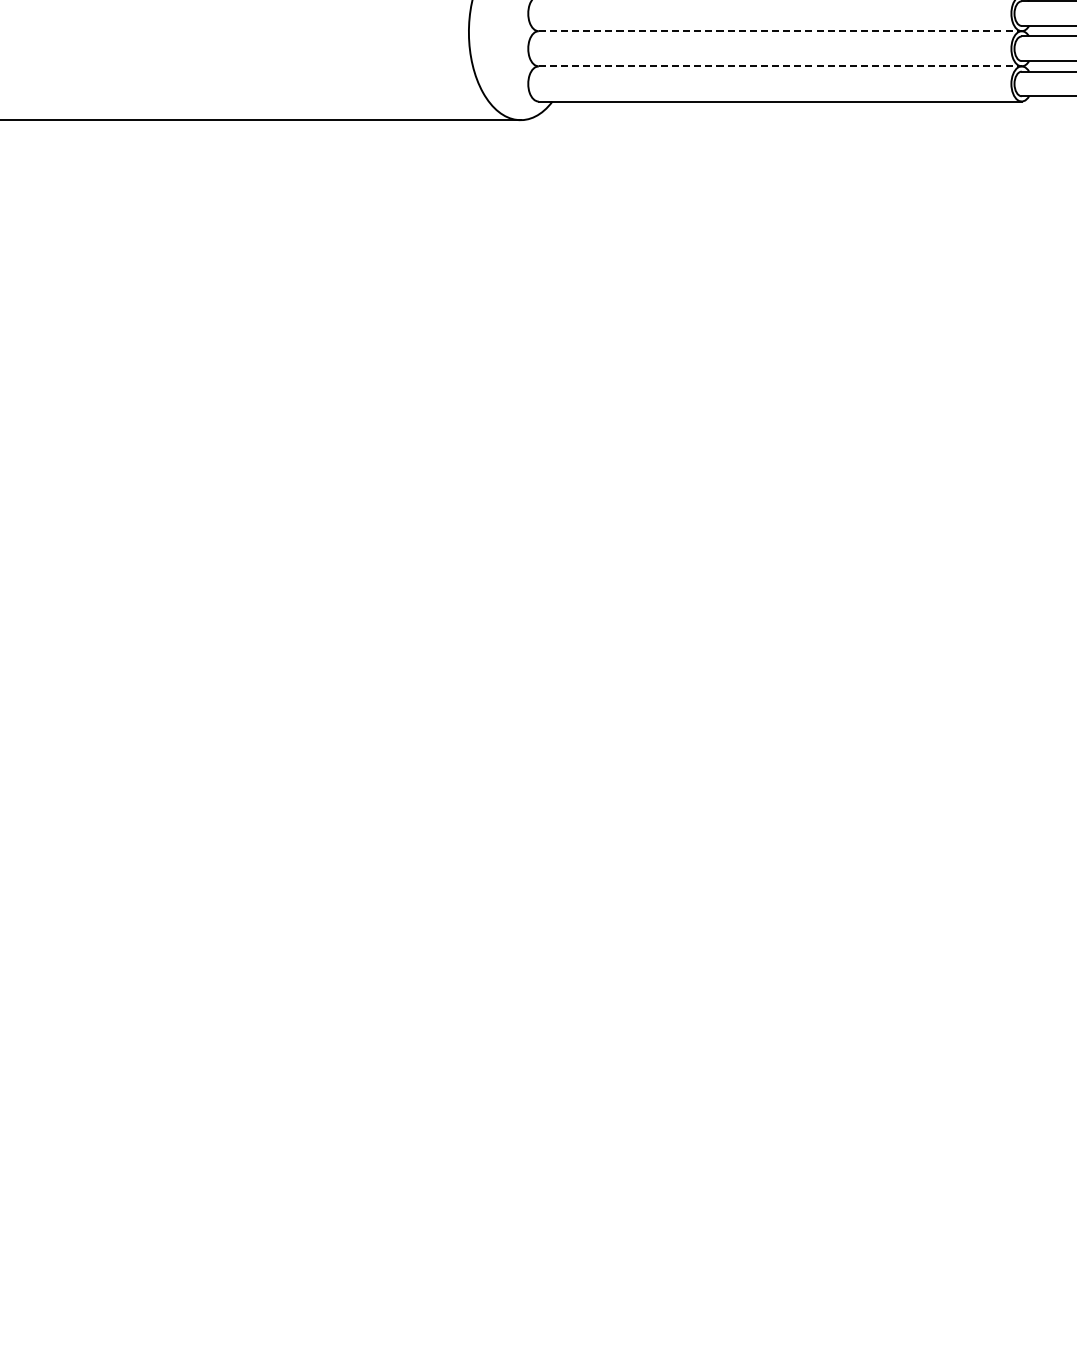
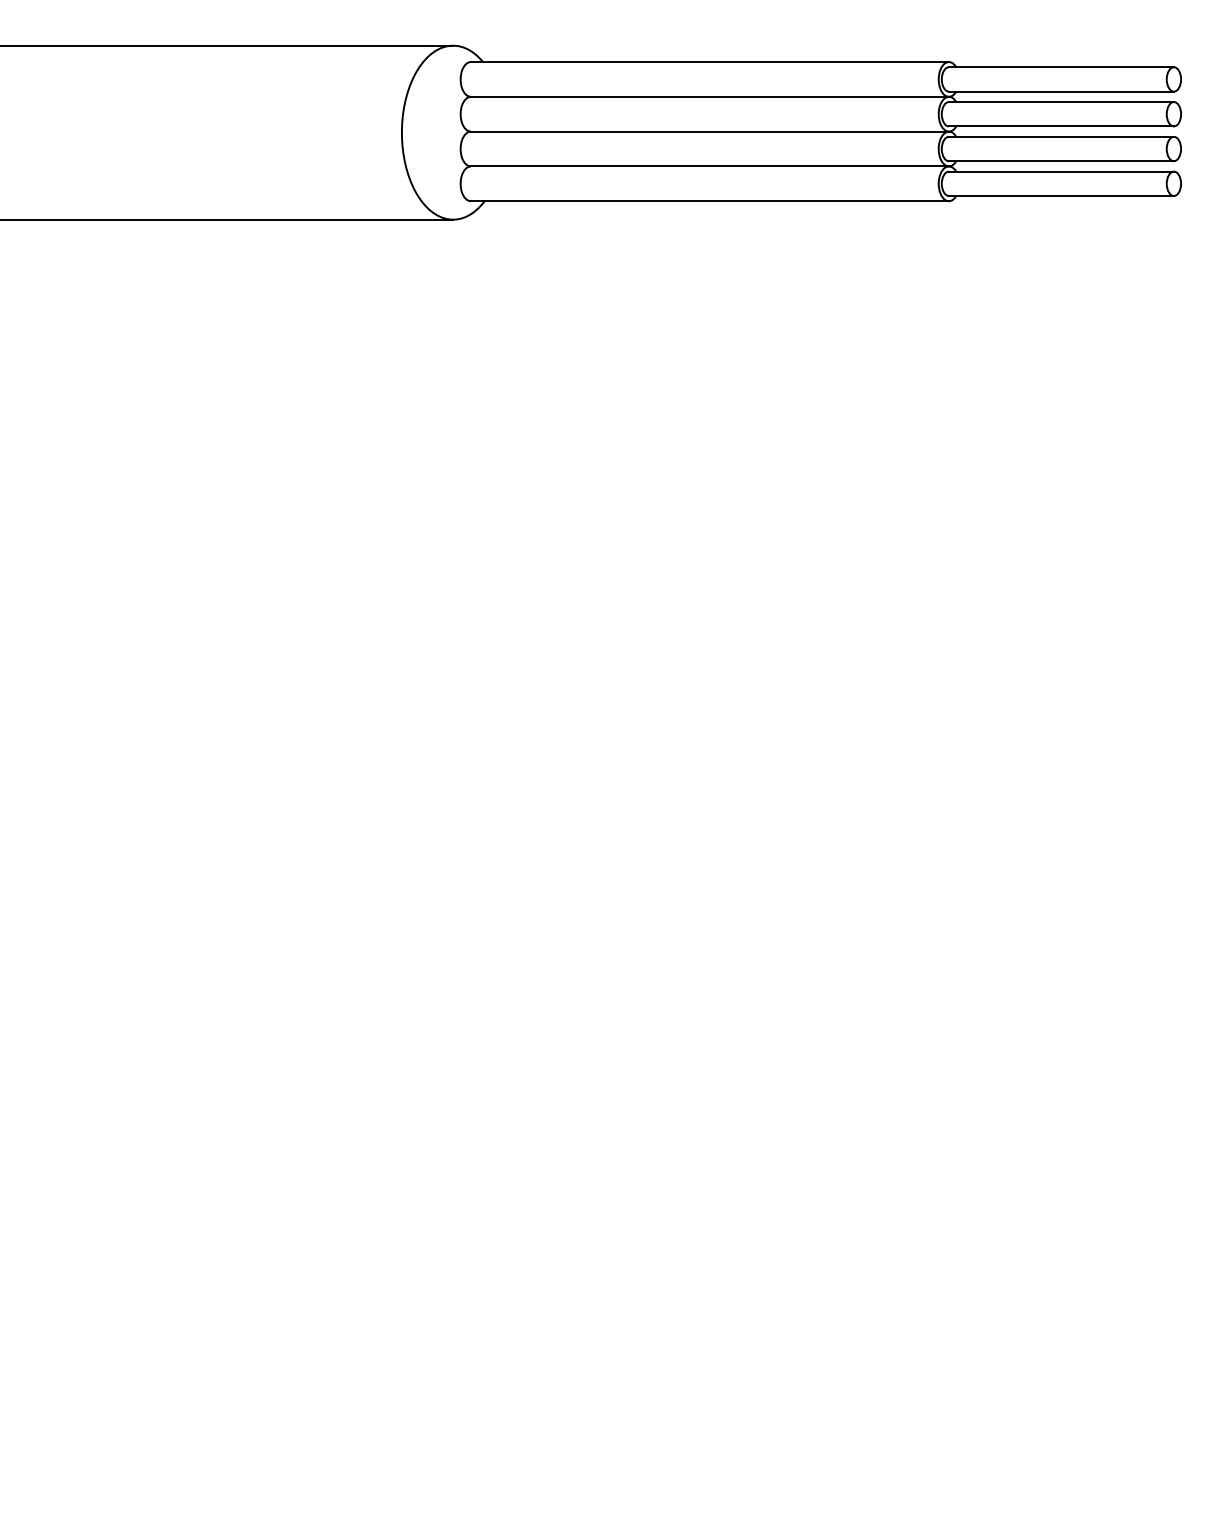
line: (780, 31) -> (710, 131), dashed -> solid
line: (780, 66) -> (710, 166), dashed -> solid

